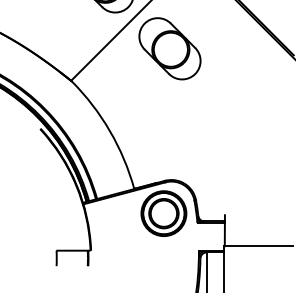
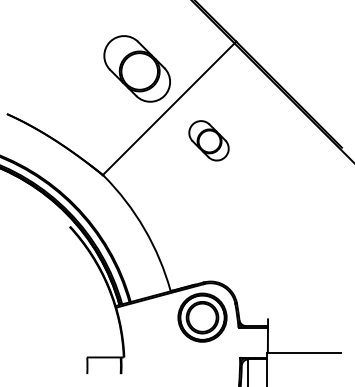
part: (169, 48) -> (208, 140), size x0.6

